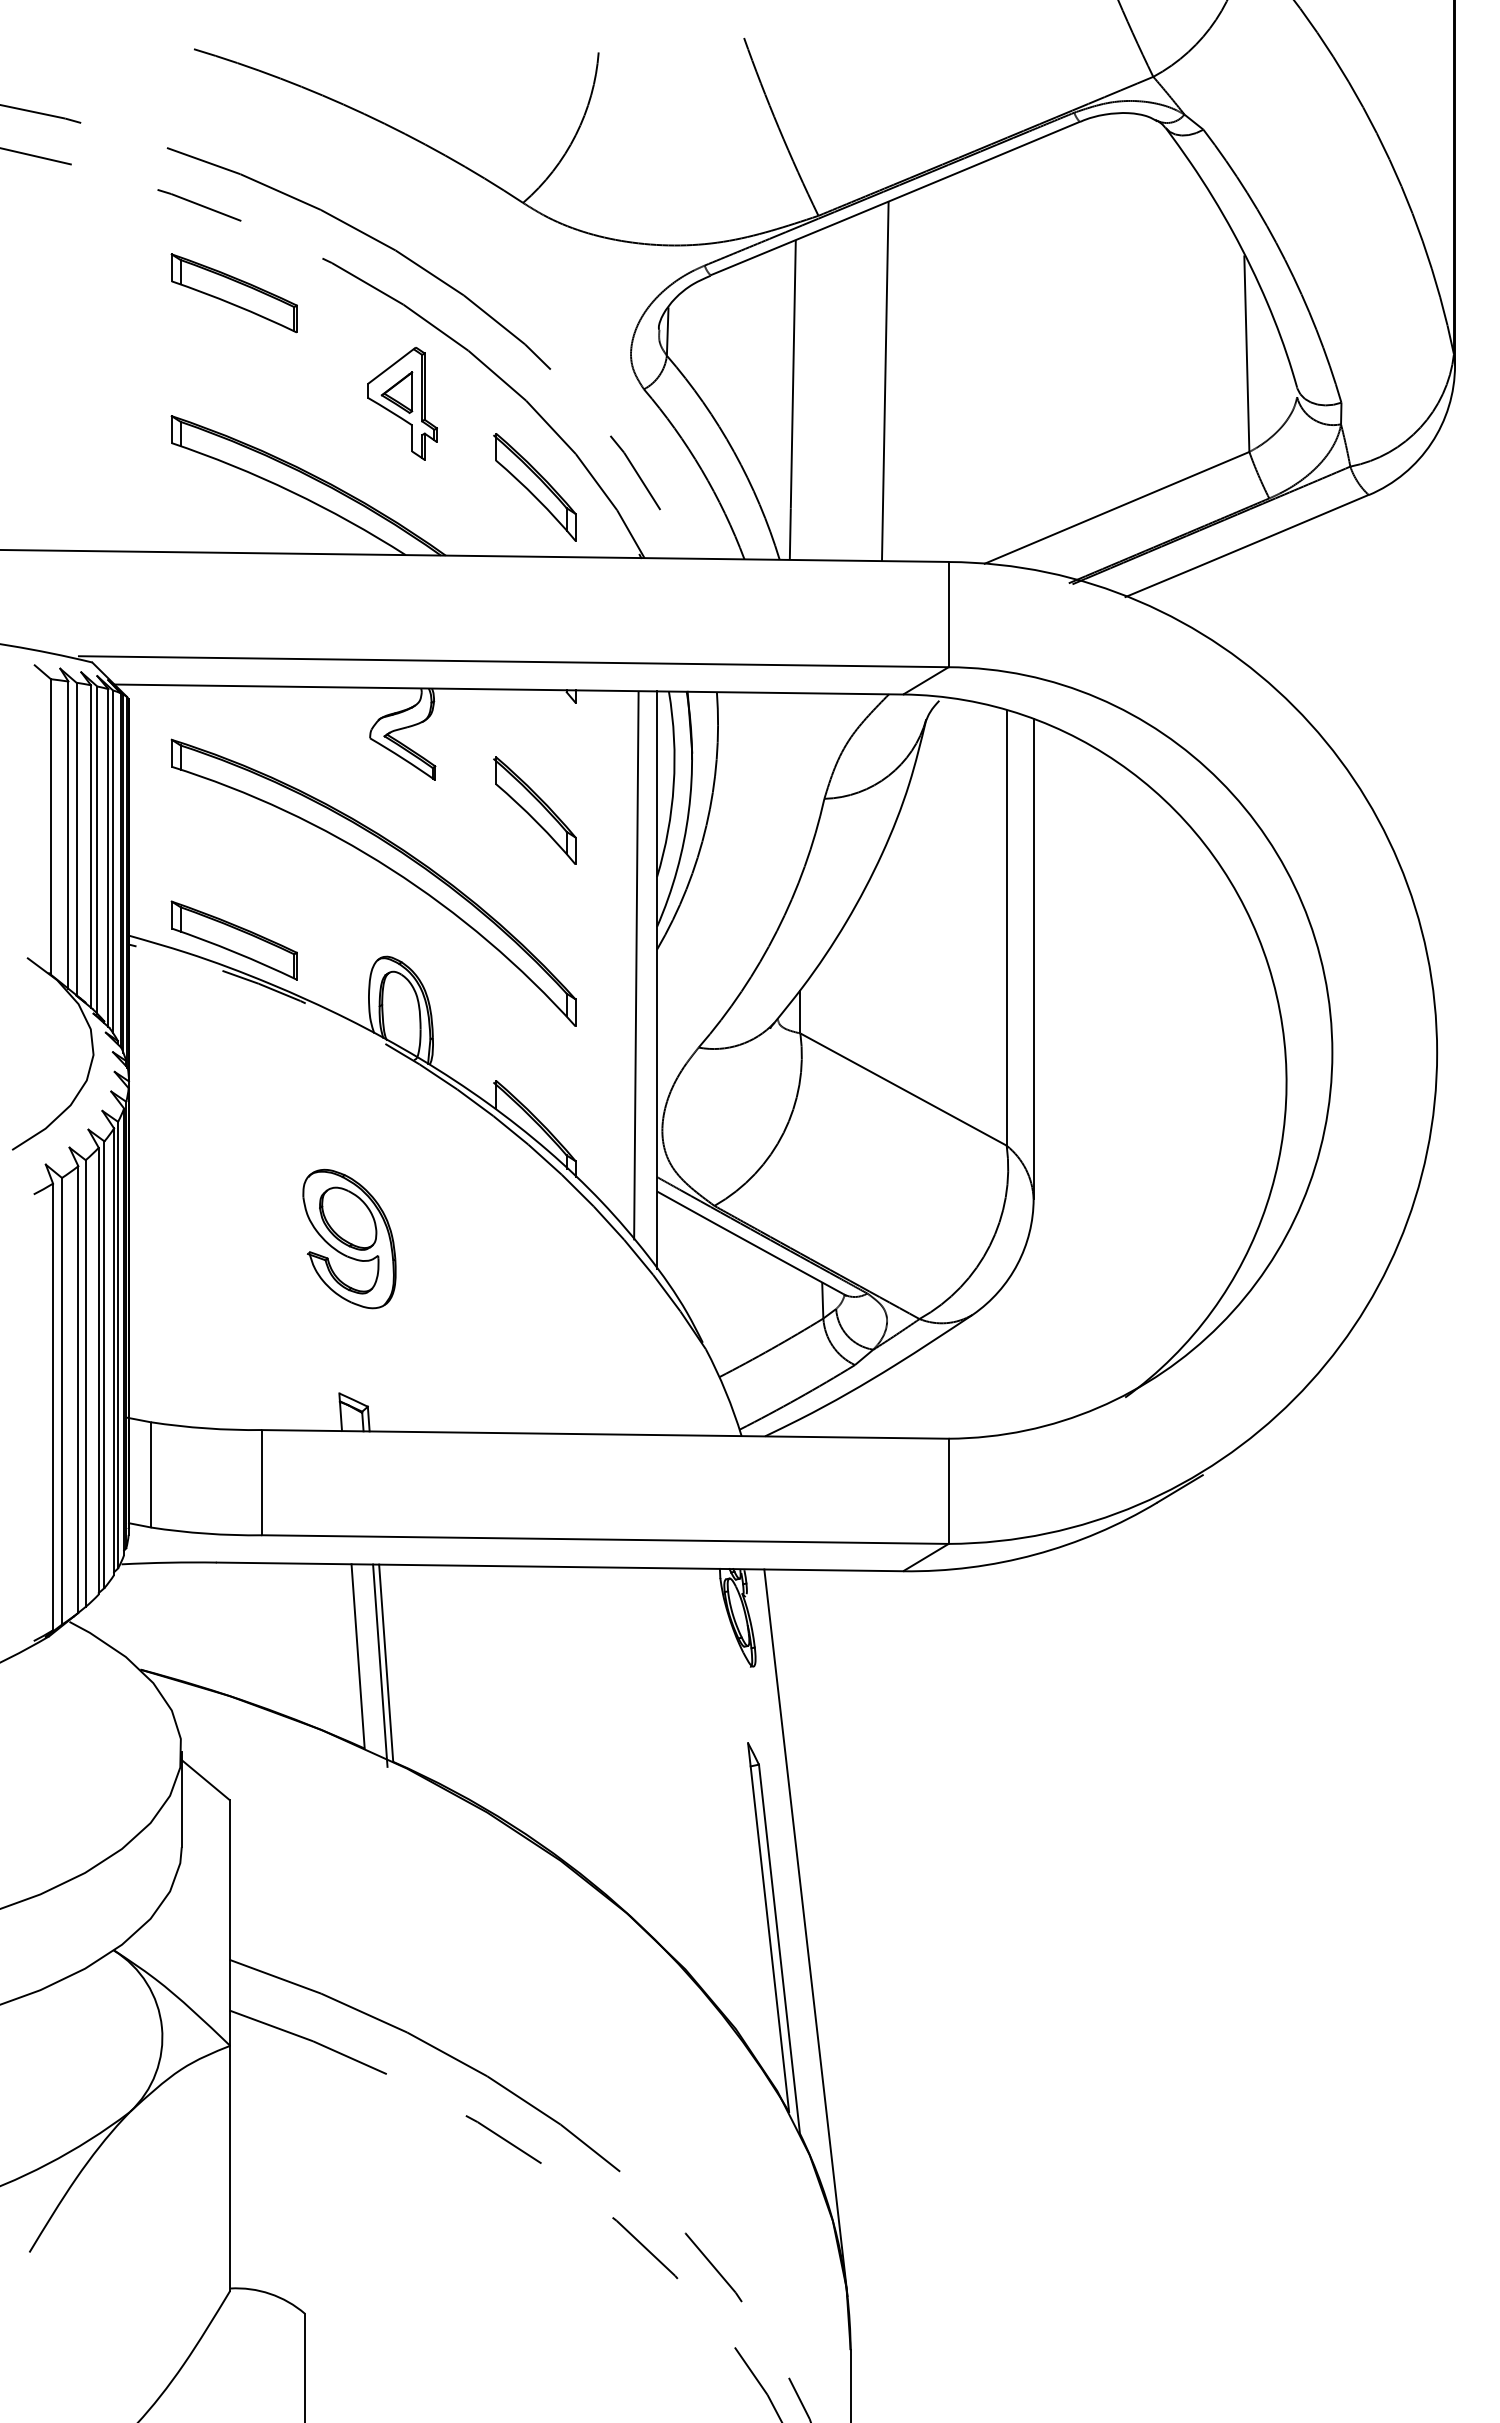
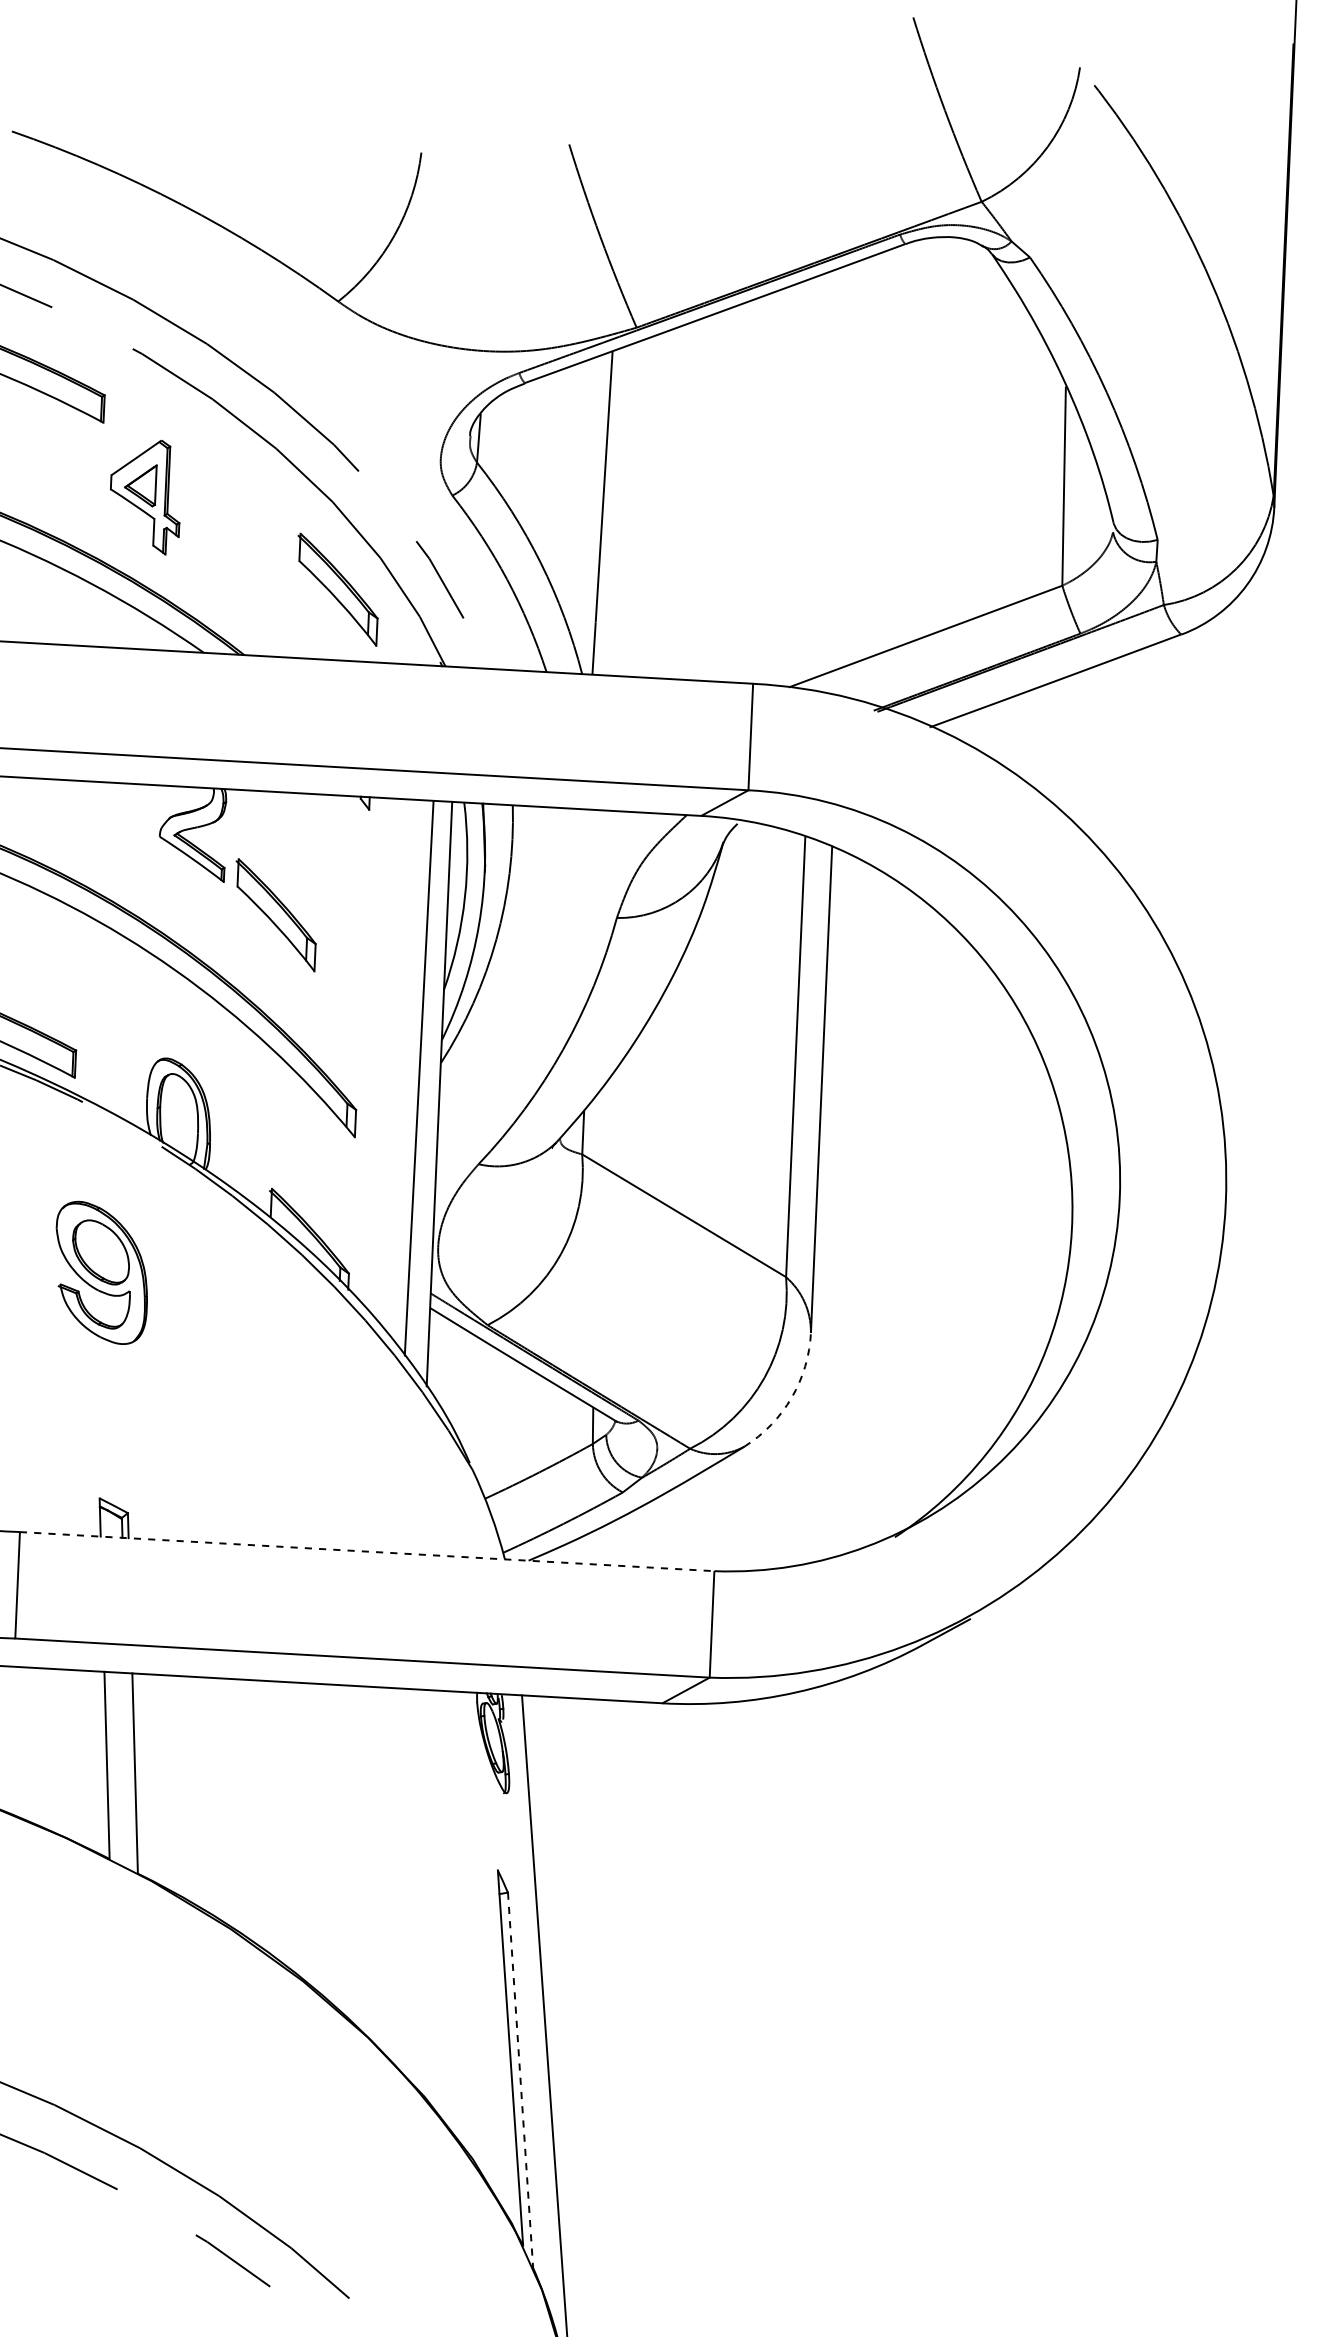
line: (884, 381) -> (696, 498), removed
part: (402, 403) -> (145, 496), moved
part: (534, 810) -> (275, 914), moved
part: (349, 1238) -> (101, 1272), moved
arc: (1017, 1264) -> (791, 1397), solid -> dashed
line: (605, 1434) -> (367, 1551), solid -> dashed
line: (380, 1665) -> (129, 1775), removed
line: (779, 1949) -> (520, 2080), solid -> dashed

